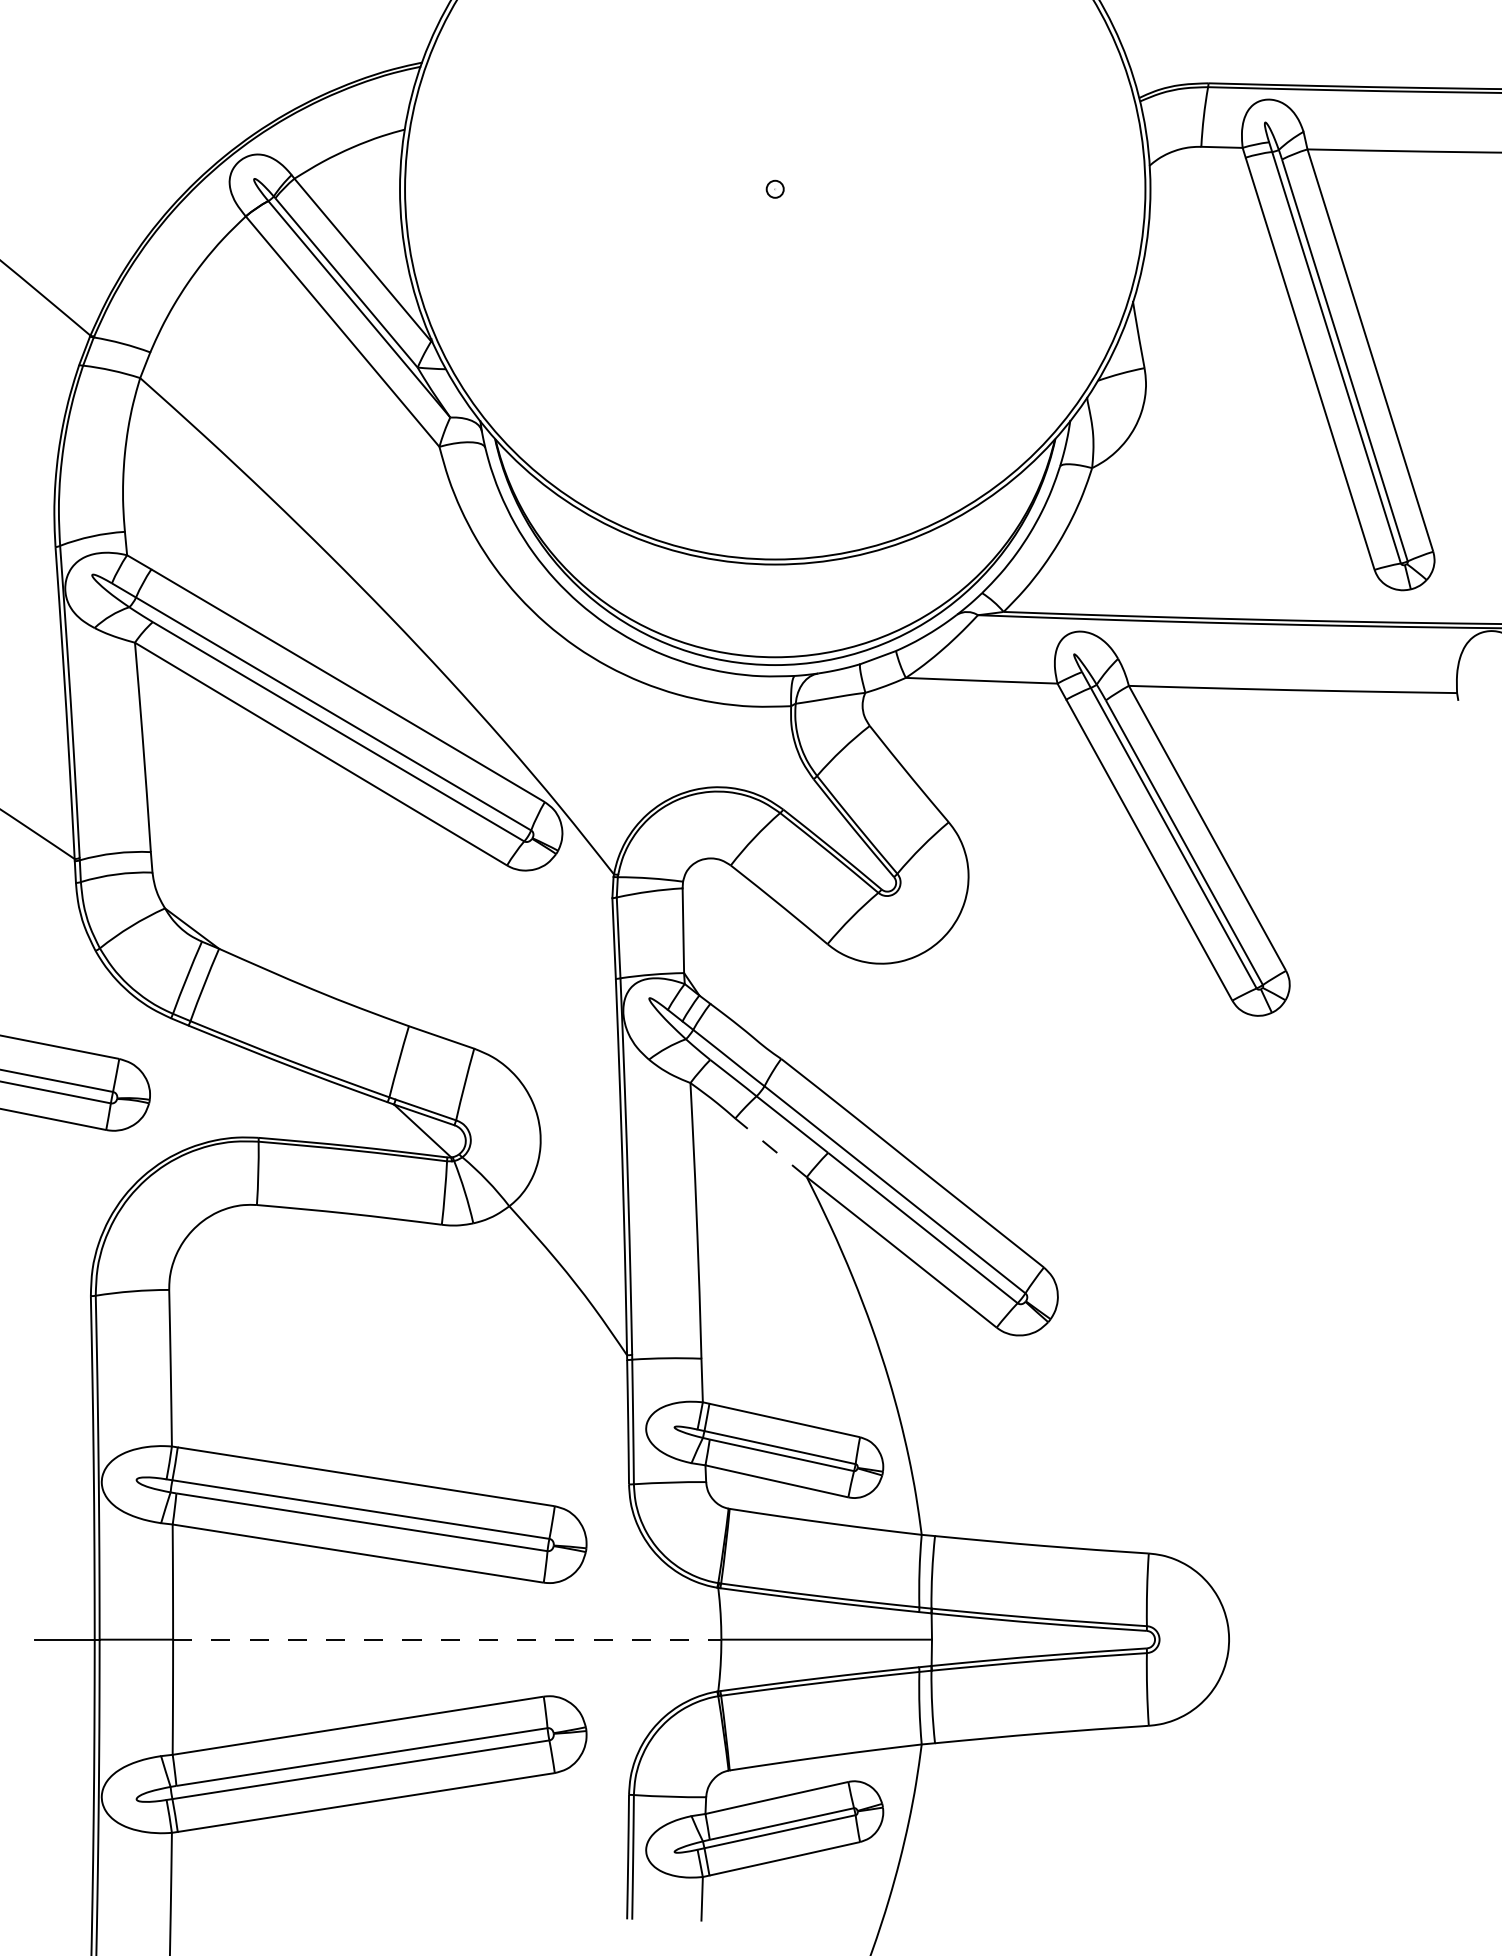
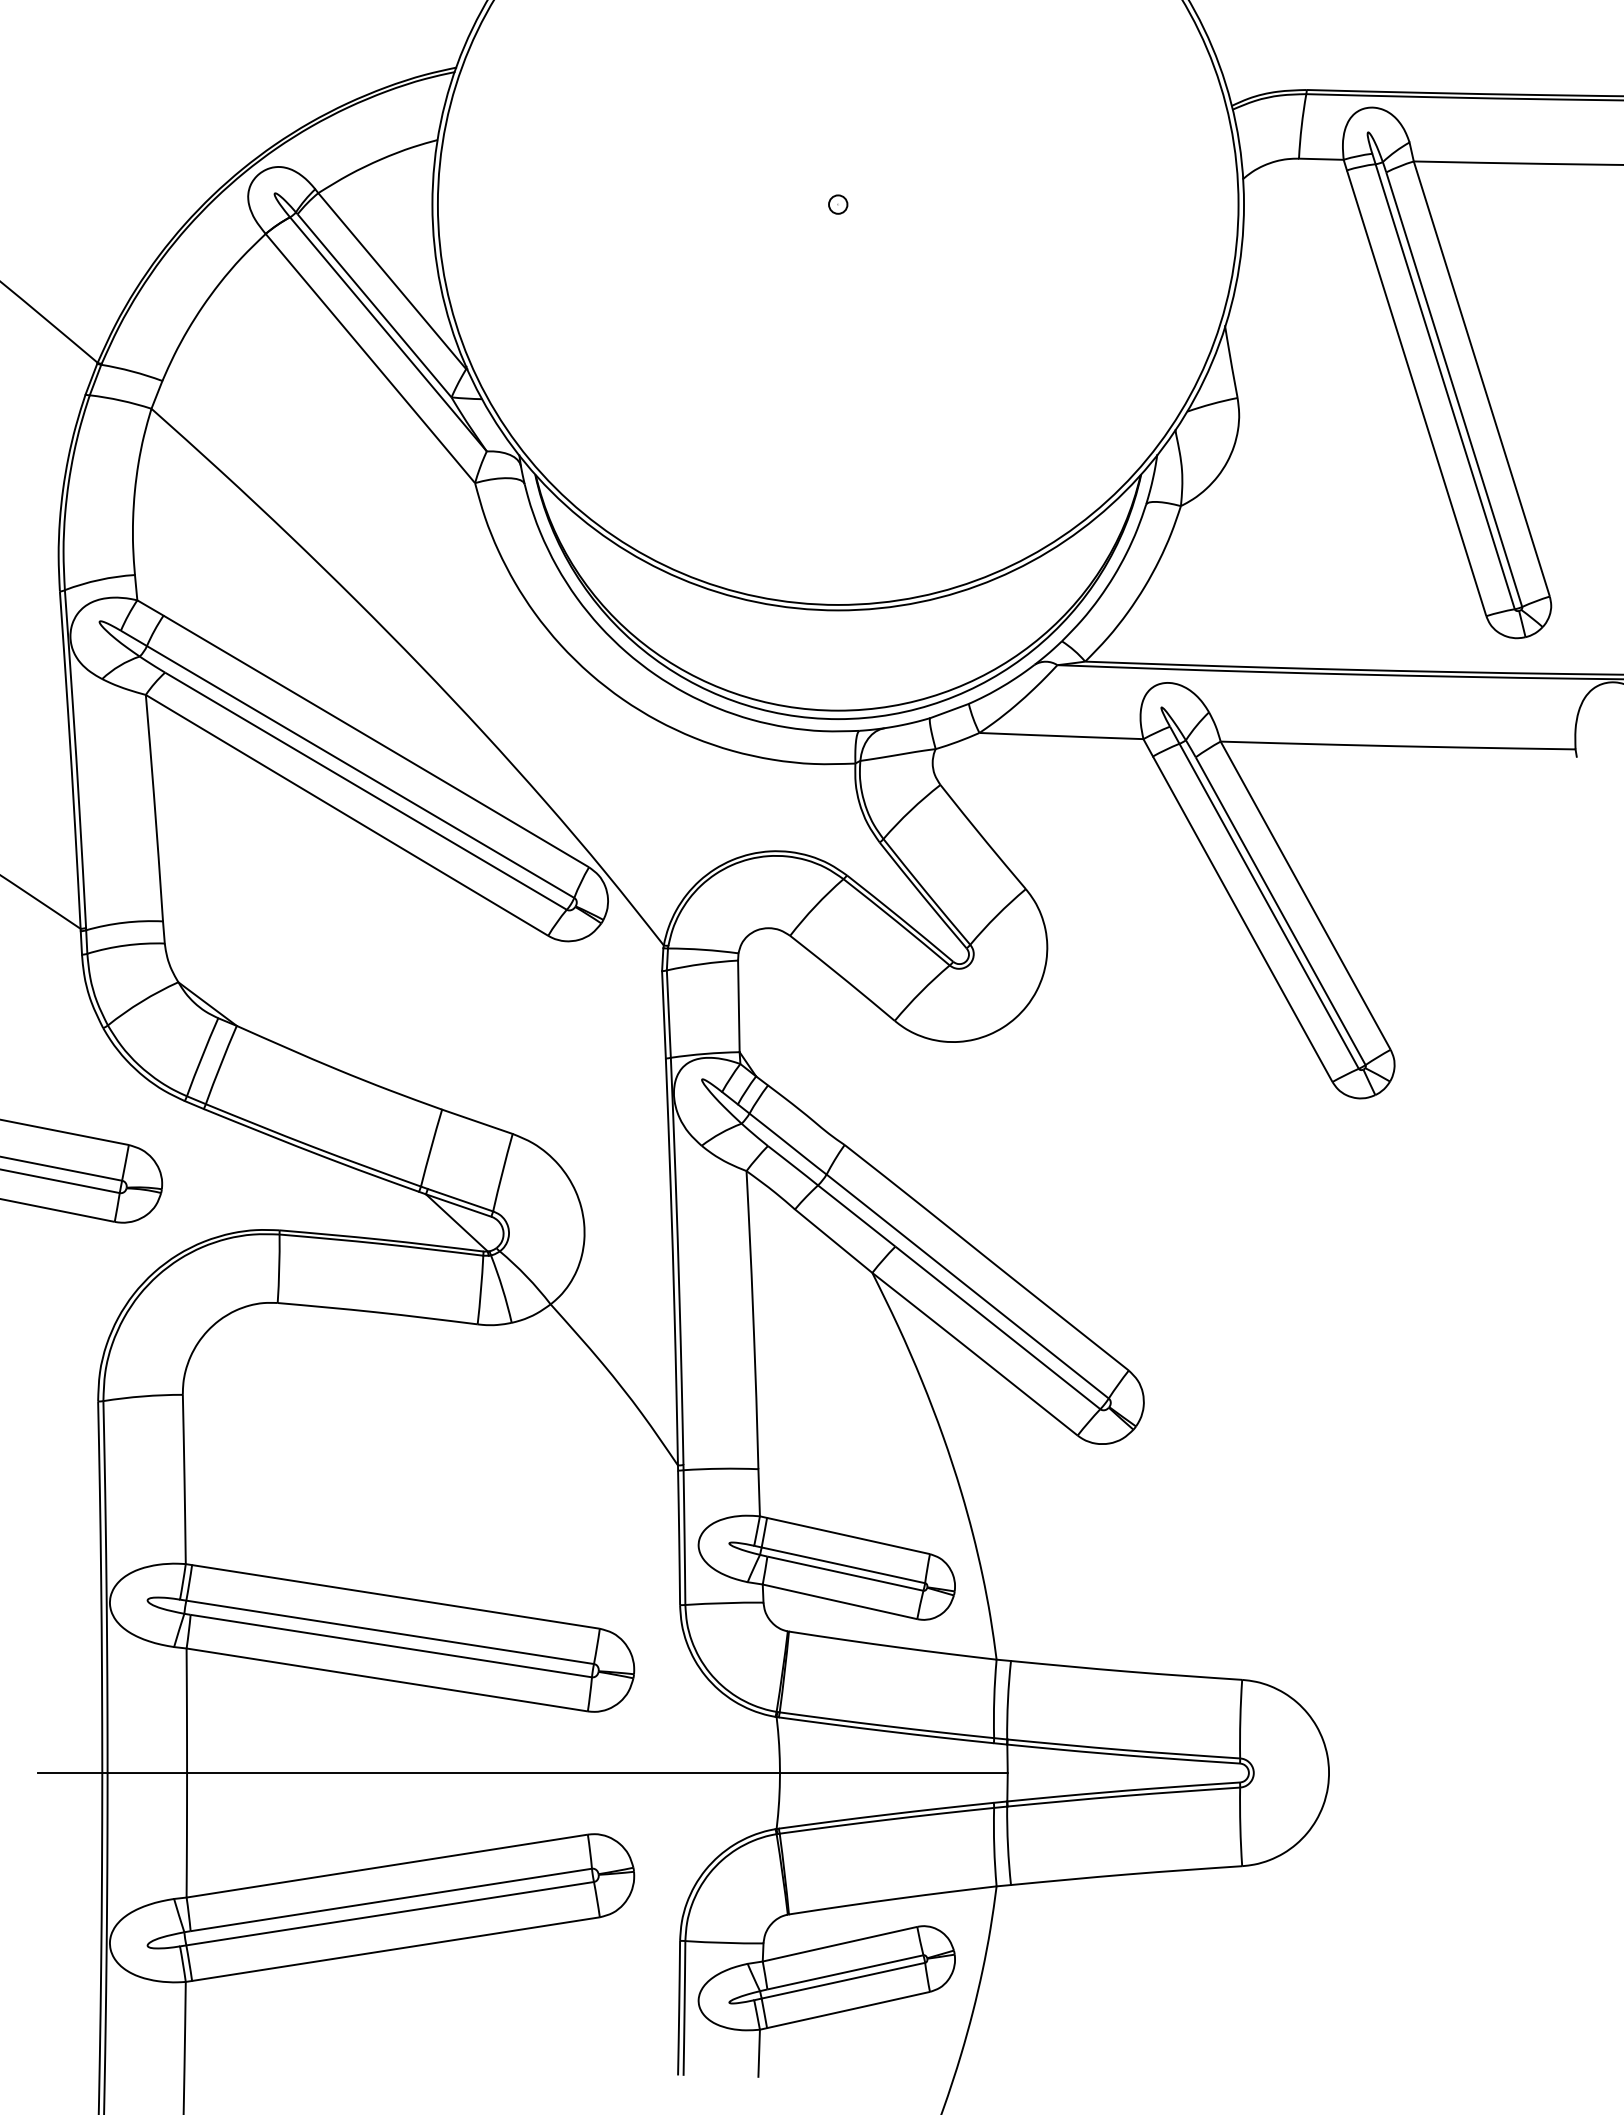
line: (770, 1147) -> (833, 1240), dashed -> solid
line: (447, 1639) -> (483, 1772), dashed -> solid

